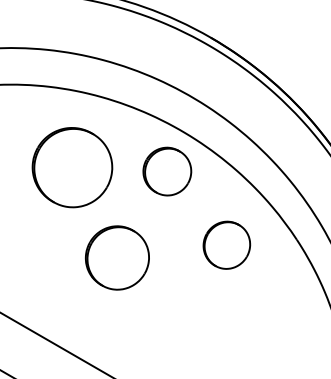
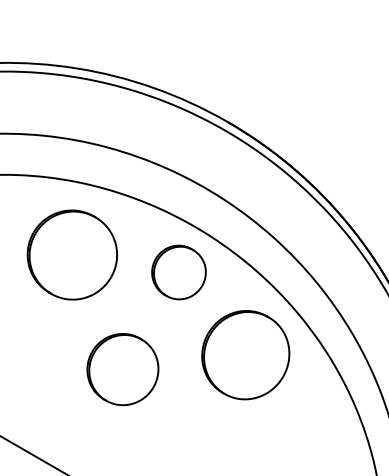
part: (71, 167) -> (71, 254), moved
part: (226, 245) -> (245, 355), size x1.67

